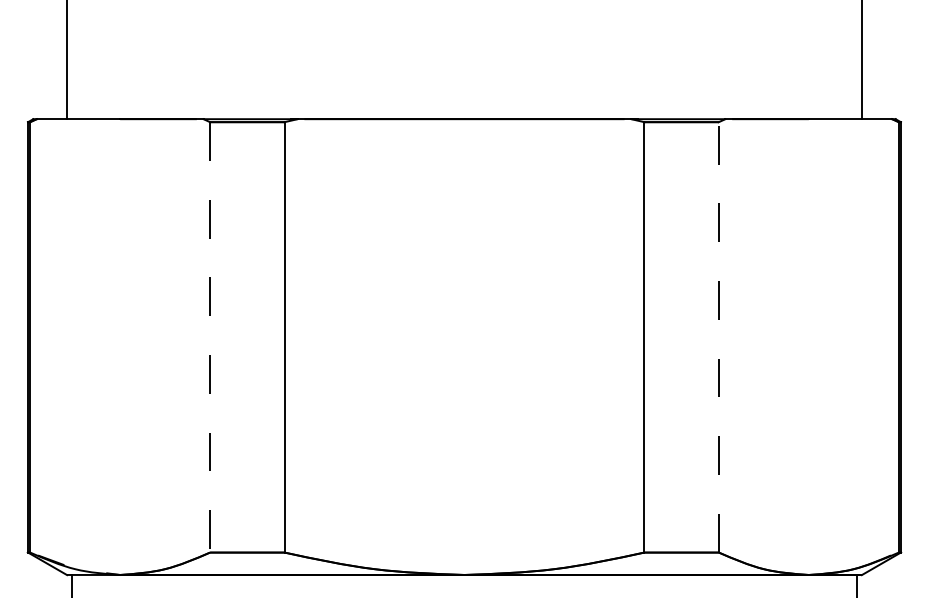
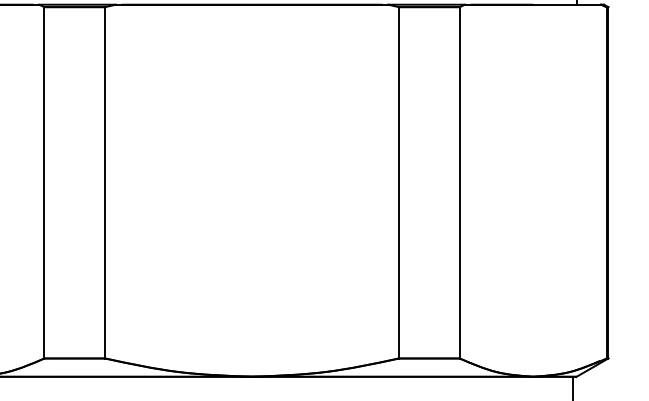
line: (718, 336) -> (459, 182), dashed -> solid
line: (210, 337) -> (44, 182), dashed -> solid

